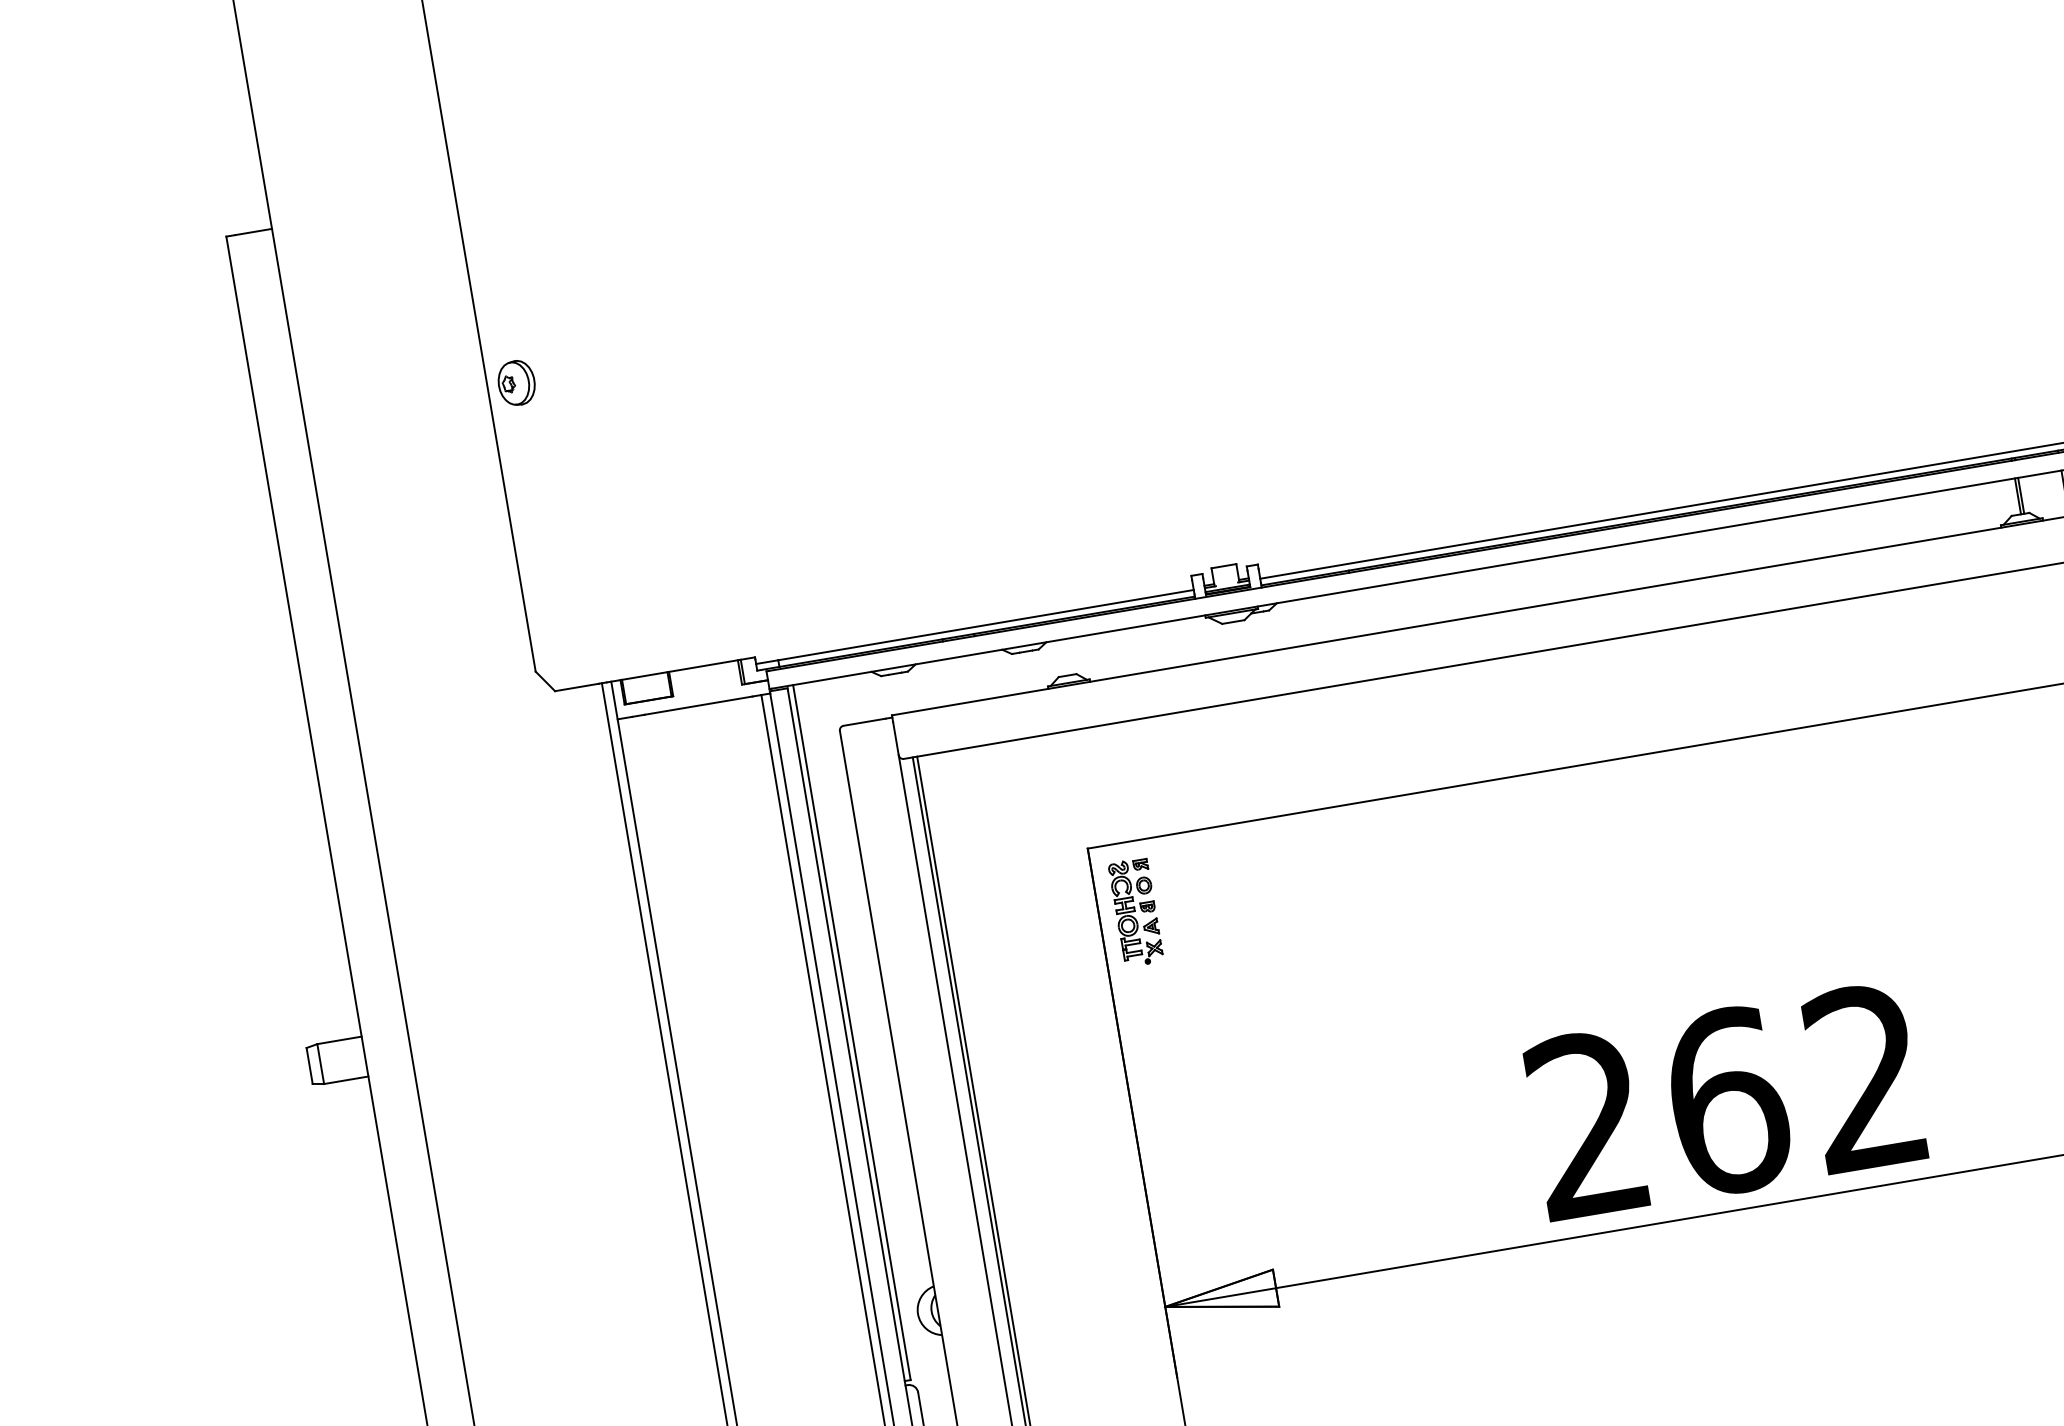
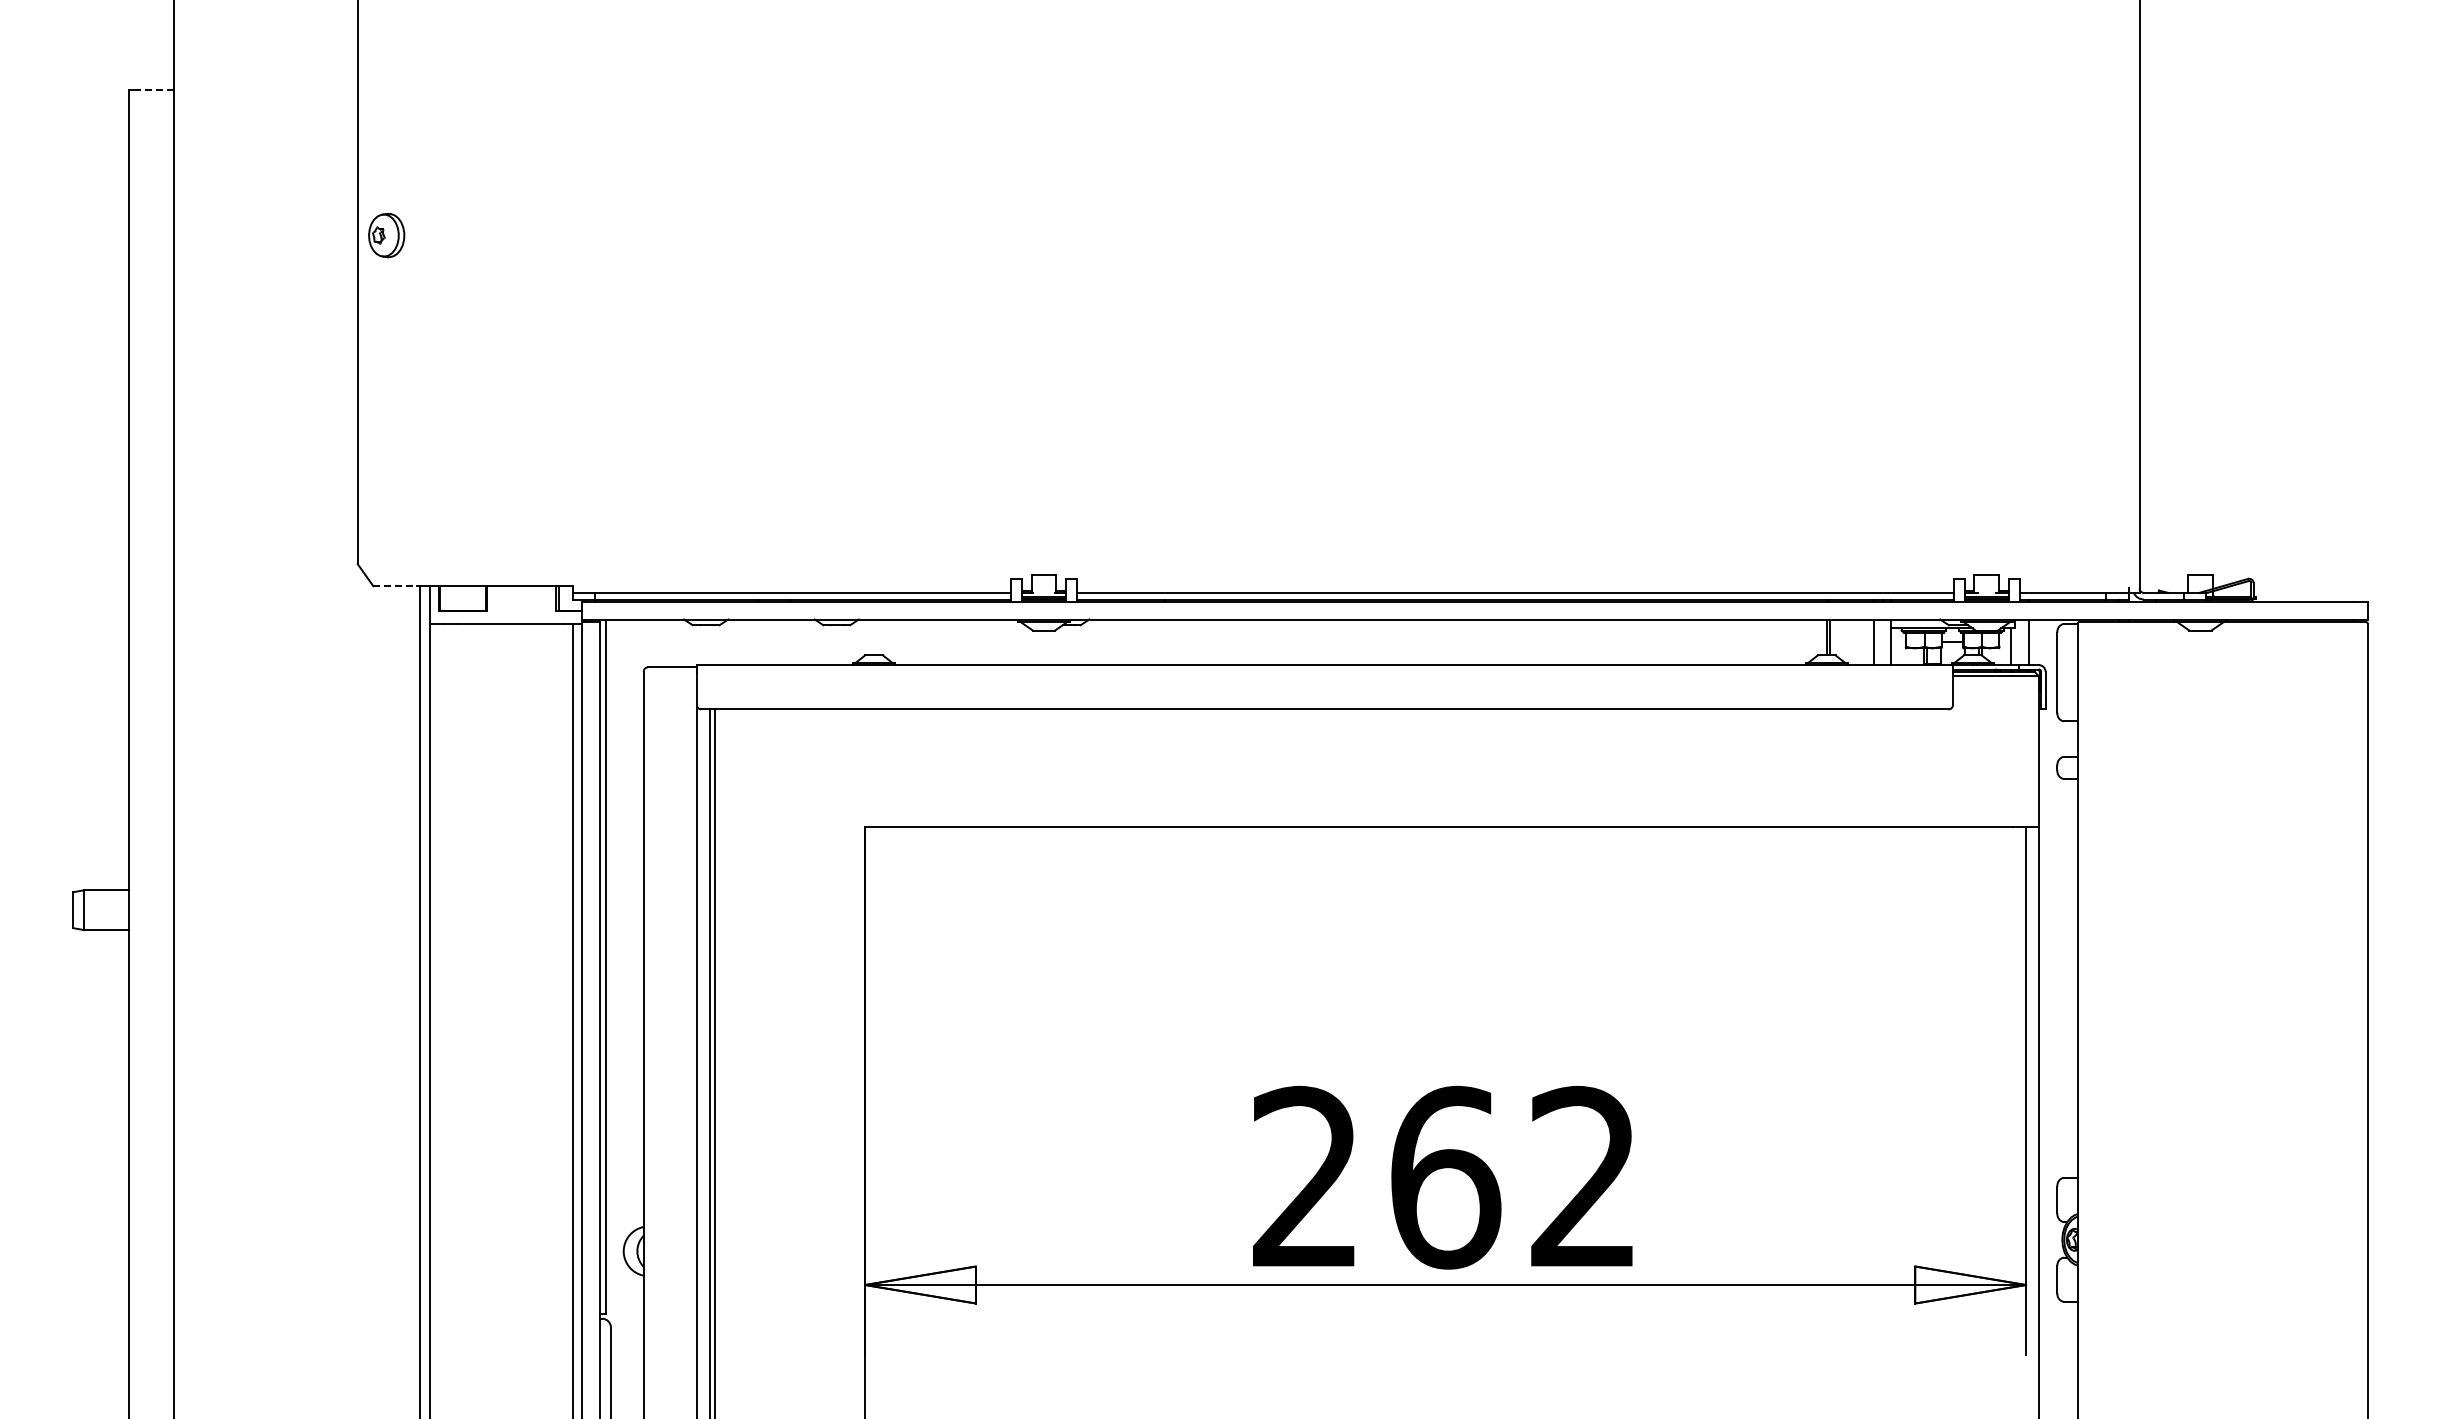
line: (253, 232) -> (155, 90), solid -> dashed
part: (516, 383) -> (386, 235), moved
line: (577, 687) -> (395, 586), solid -> dashed
part: (1135, 912) -> (901, 896), removed

